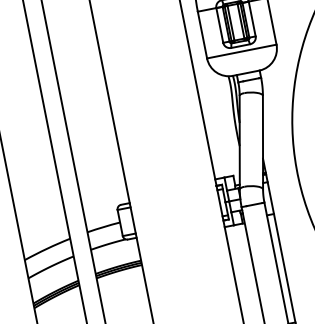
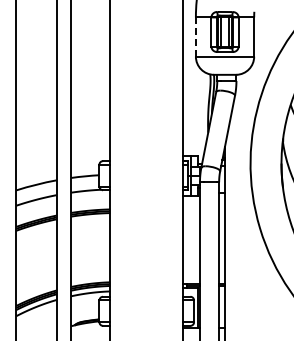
line: (202, 35) -> (195, 37), solid -> dashed

